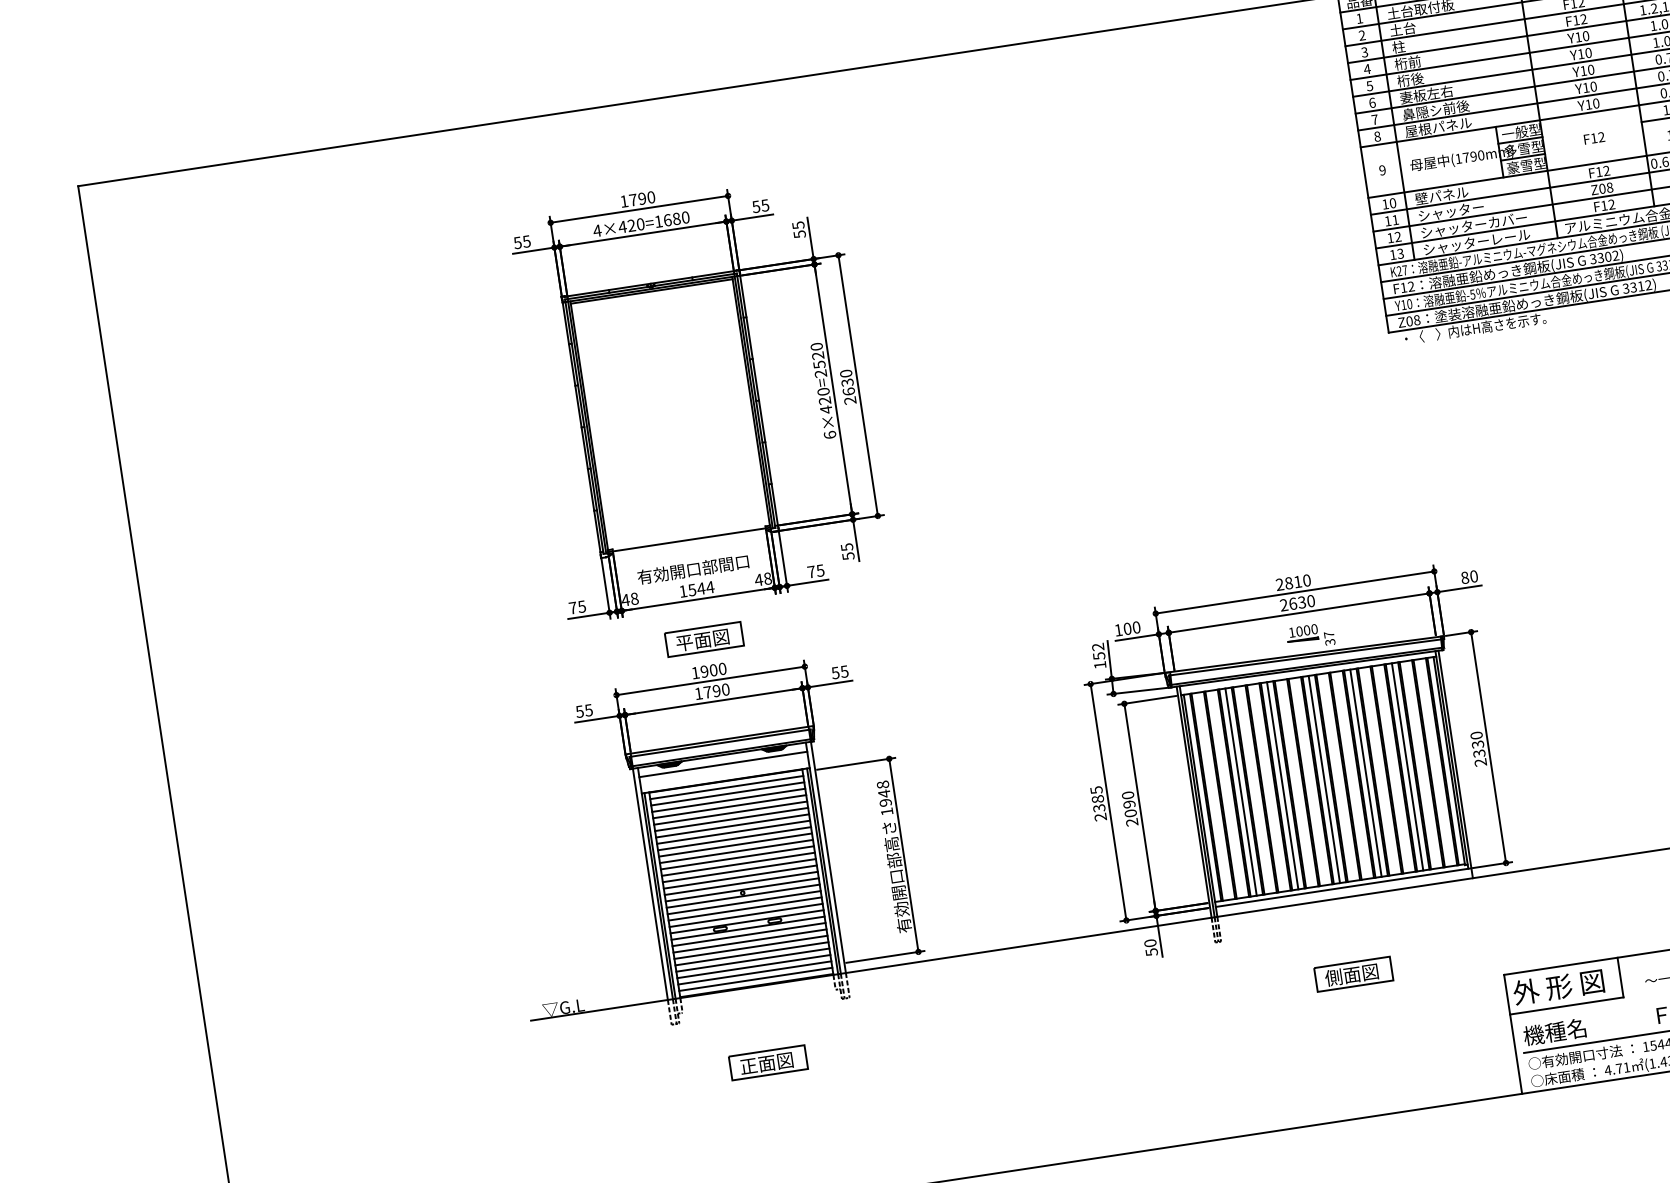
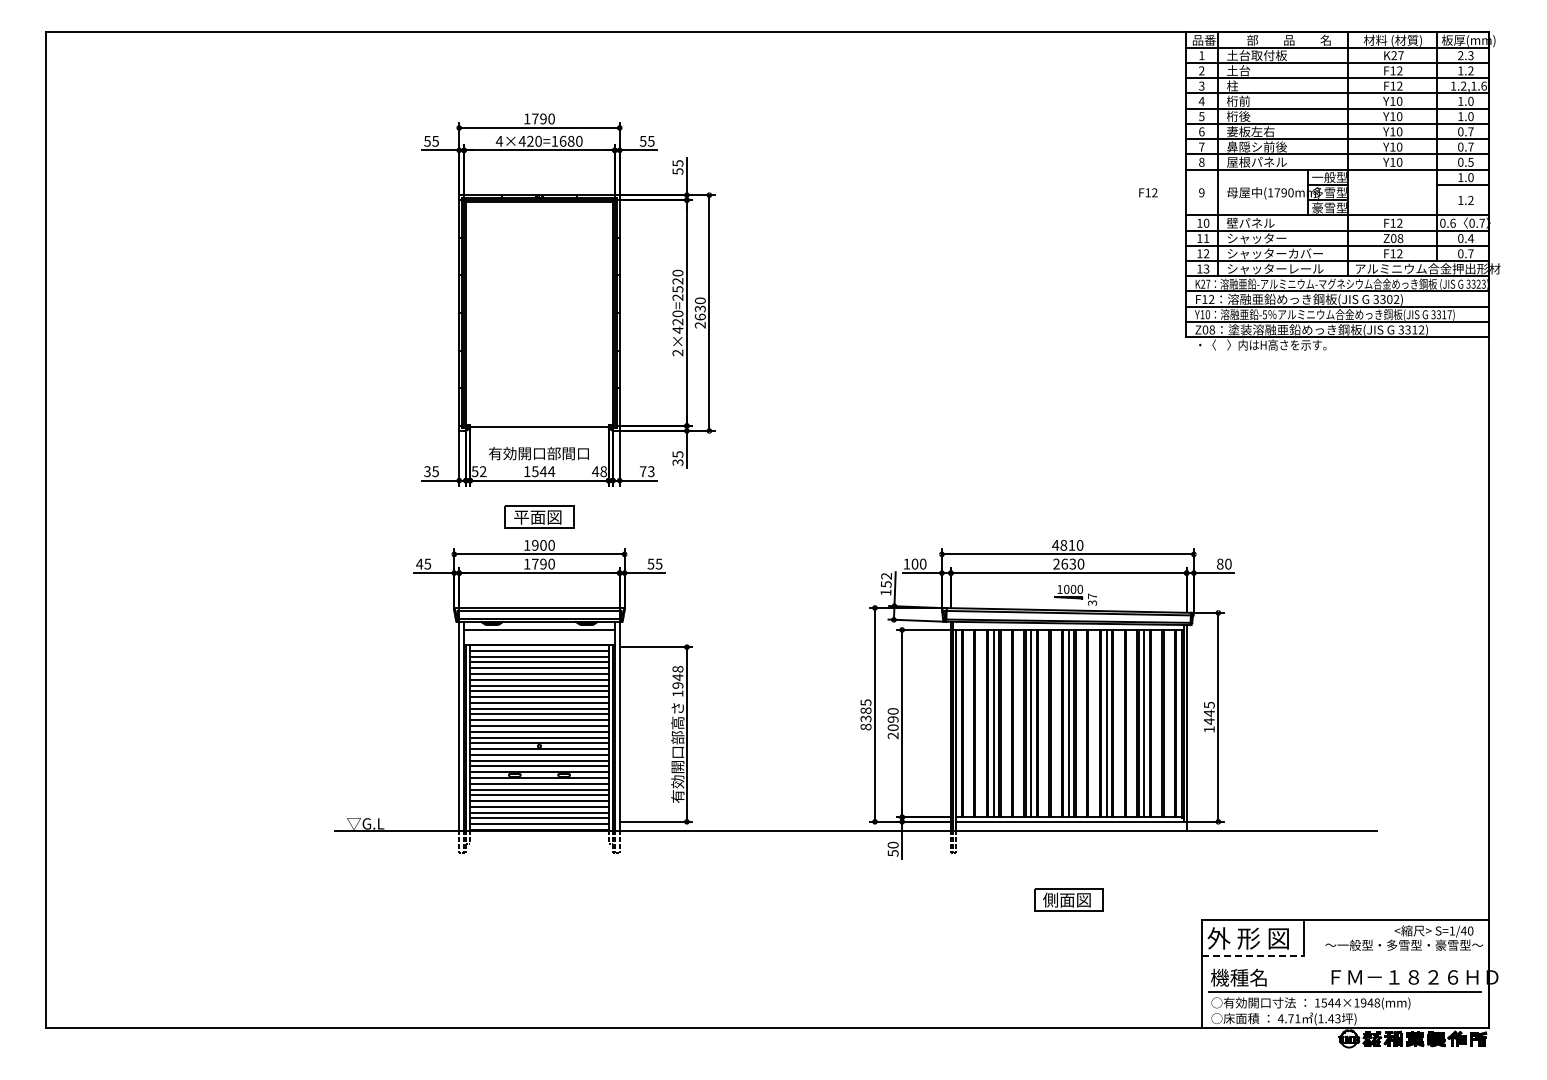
text: (1594, 137) -> (1148, 192), moved
text: (829, 434) -> (677, 352), 6×420=2520 -> 2×420=2520
text: (847, 556) -> (677, 462), 55 -> 35
text: (820, 570) -> (651, 471), 75 -> 73
text: (1279, 583) -> (1055, 544), 2810 -> 4810
text: (629, 599) -> (478, 471), 48 -> 52
text: (573, 607) -> (427, 471), 75 -> 35
text: (579, 711) -> (419, 563), 55 -> 45
text: (1477, 748) -> (1208, 716), 2330 -> 1445
text: (1099, 816) -> (865, 726), 2385 -> 8385
line: (1567, 1006) -> (1253, 956), solid -> dashed
part: (768, 1062) -> (539, 899), removed

